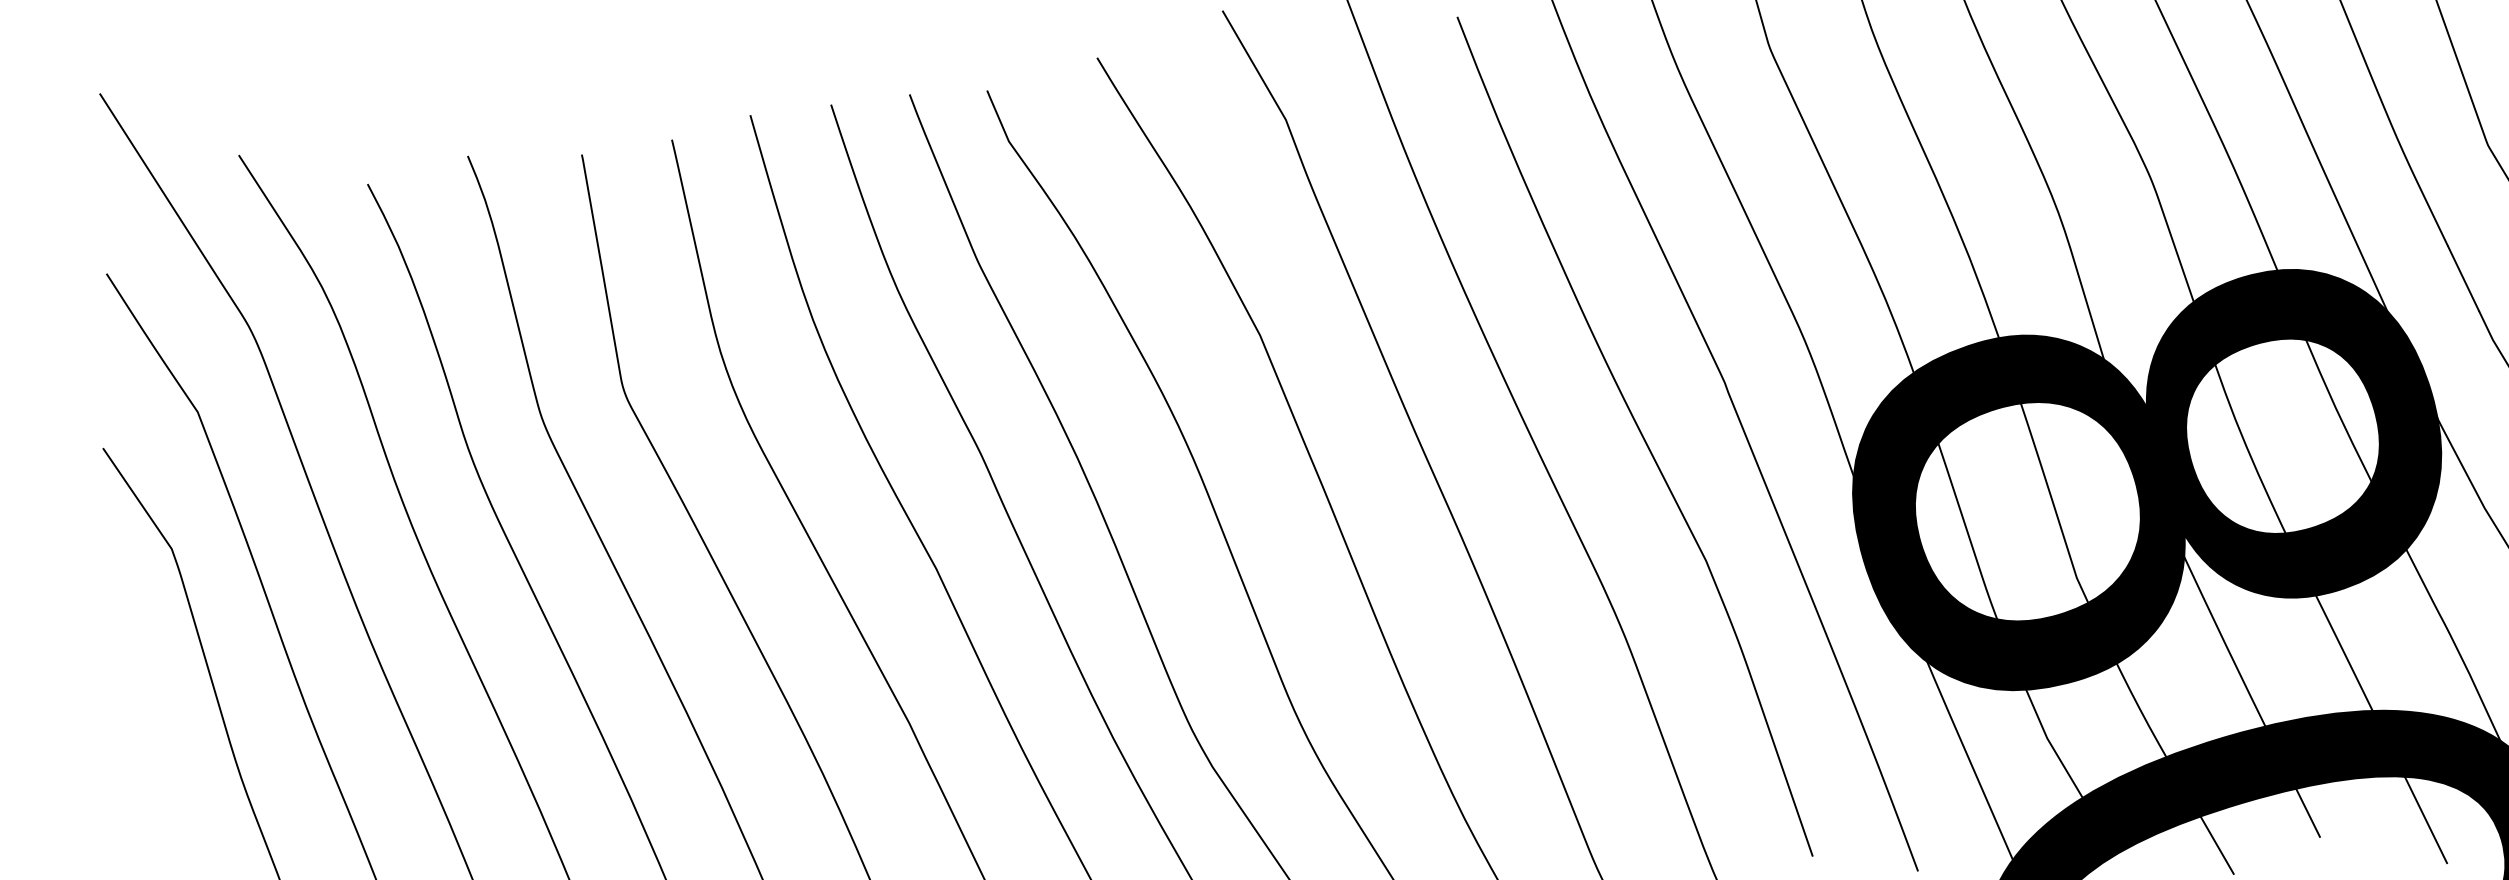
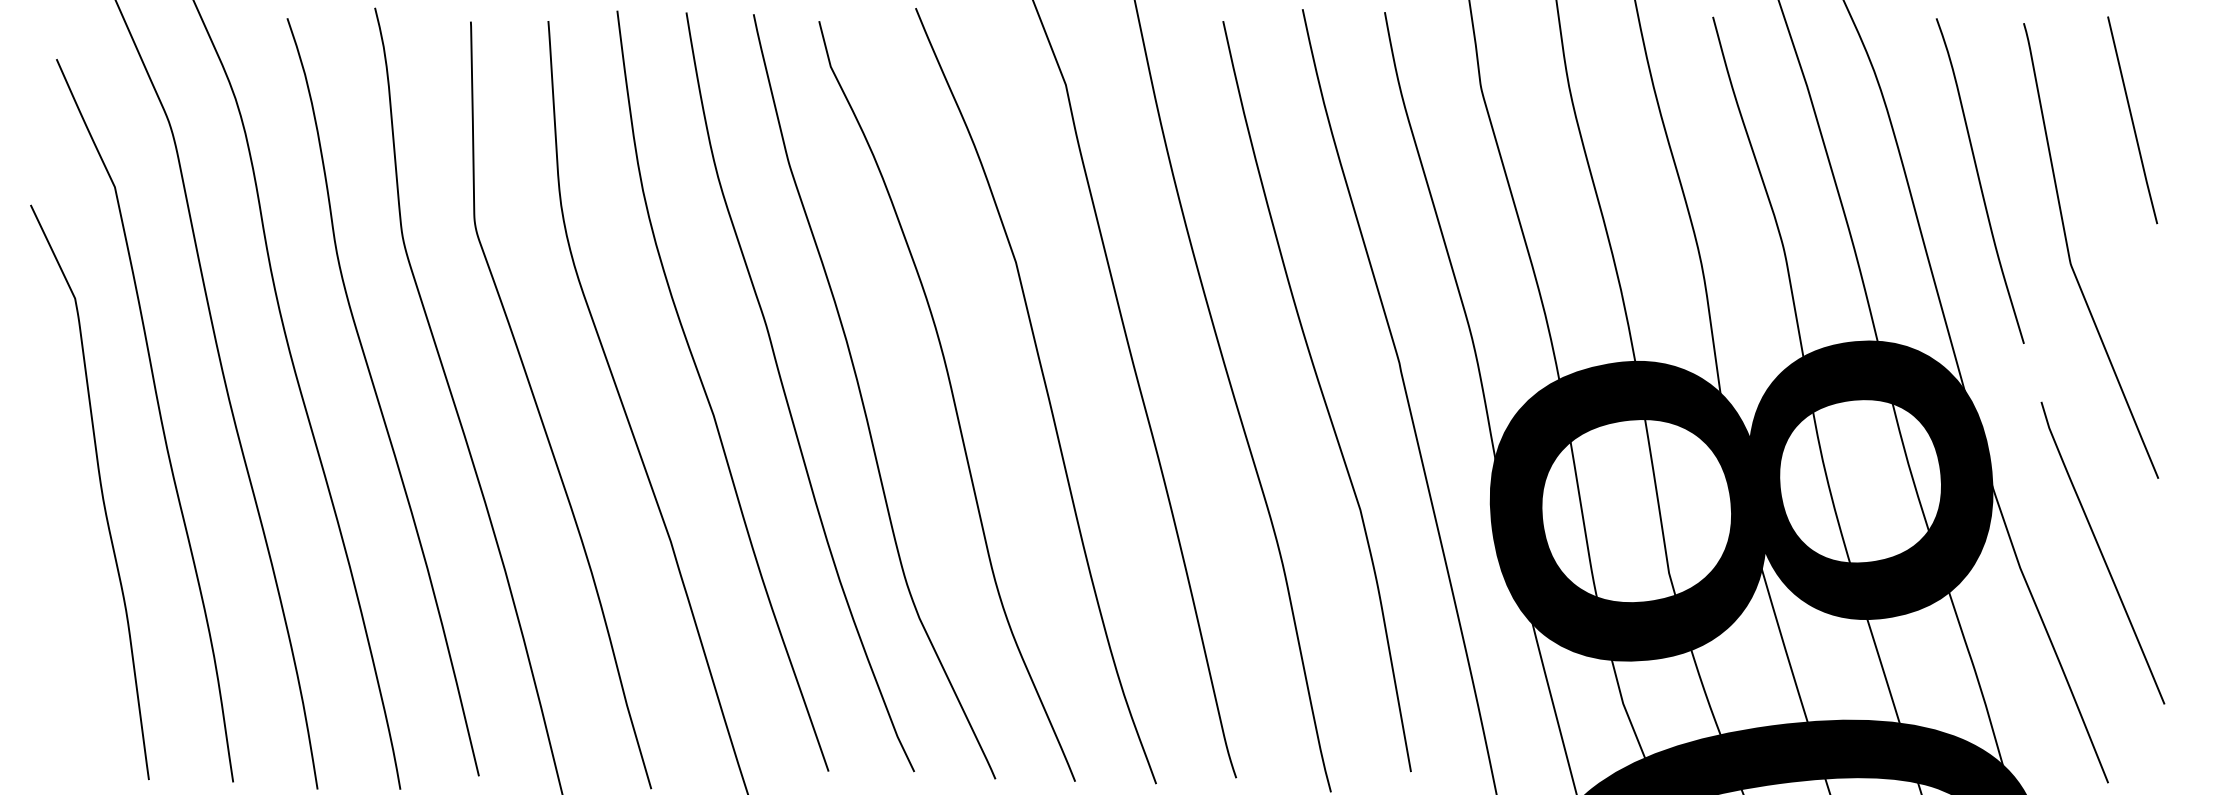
line: (2463, 278) -> (2032, 372), removed

